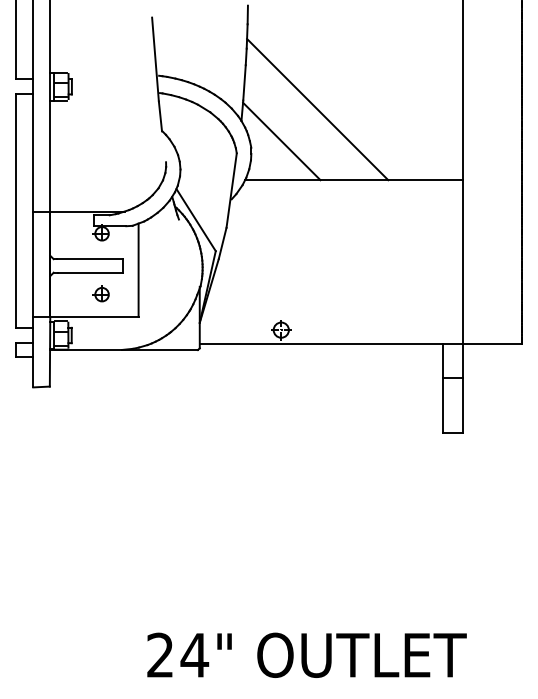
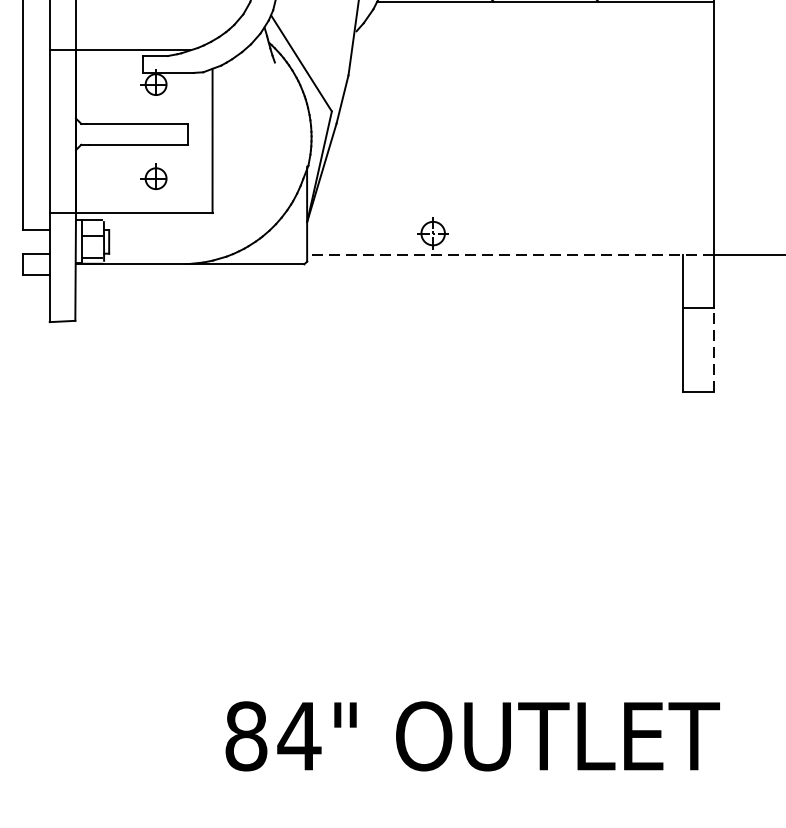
line: (331, 343) -> (510, 254), solid -> dashed
line: (463, 405) -> (714, 350), solid -> dashed
text: (160, 654) -> (246, 735), 24" -> 84"

